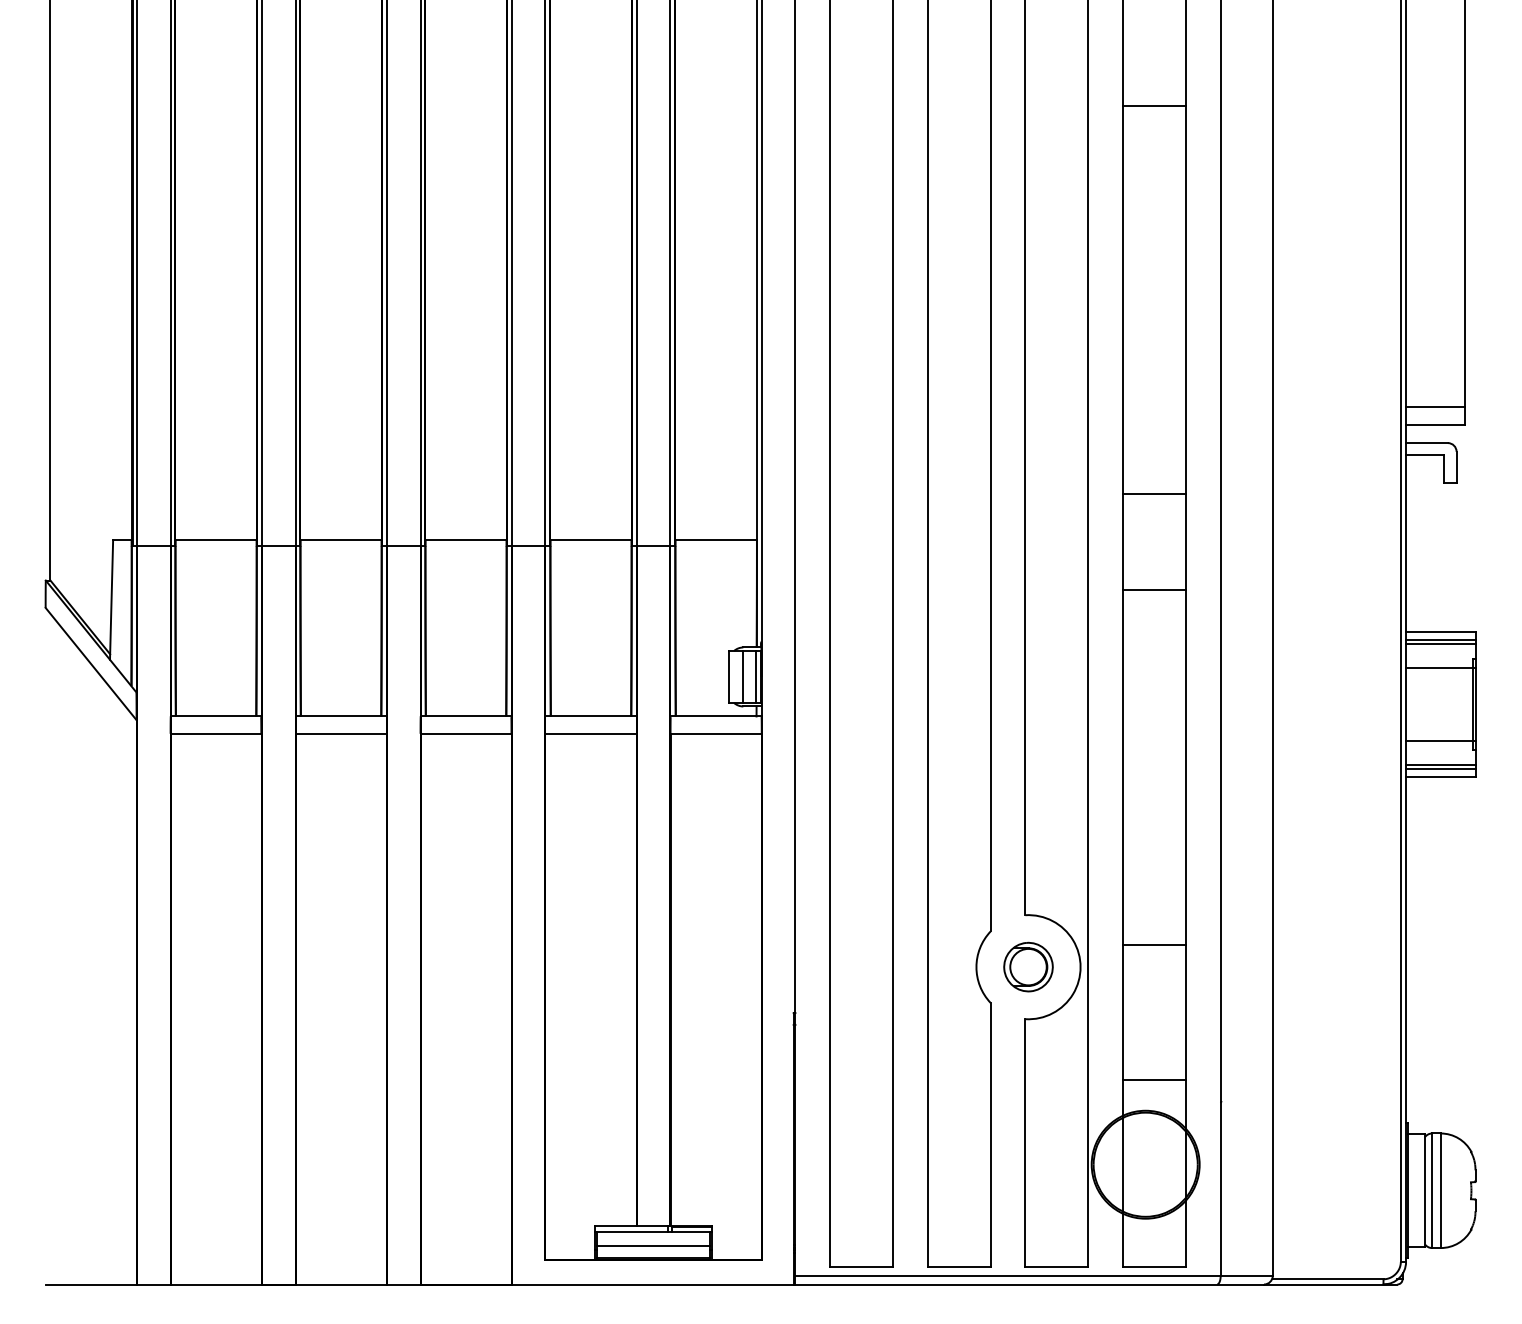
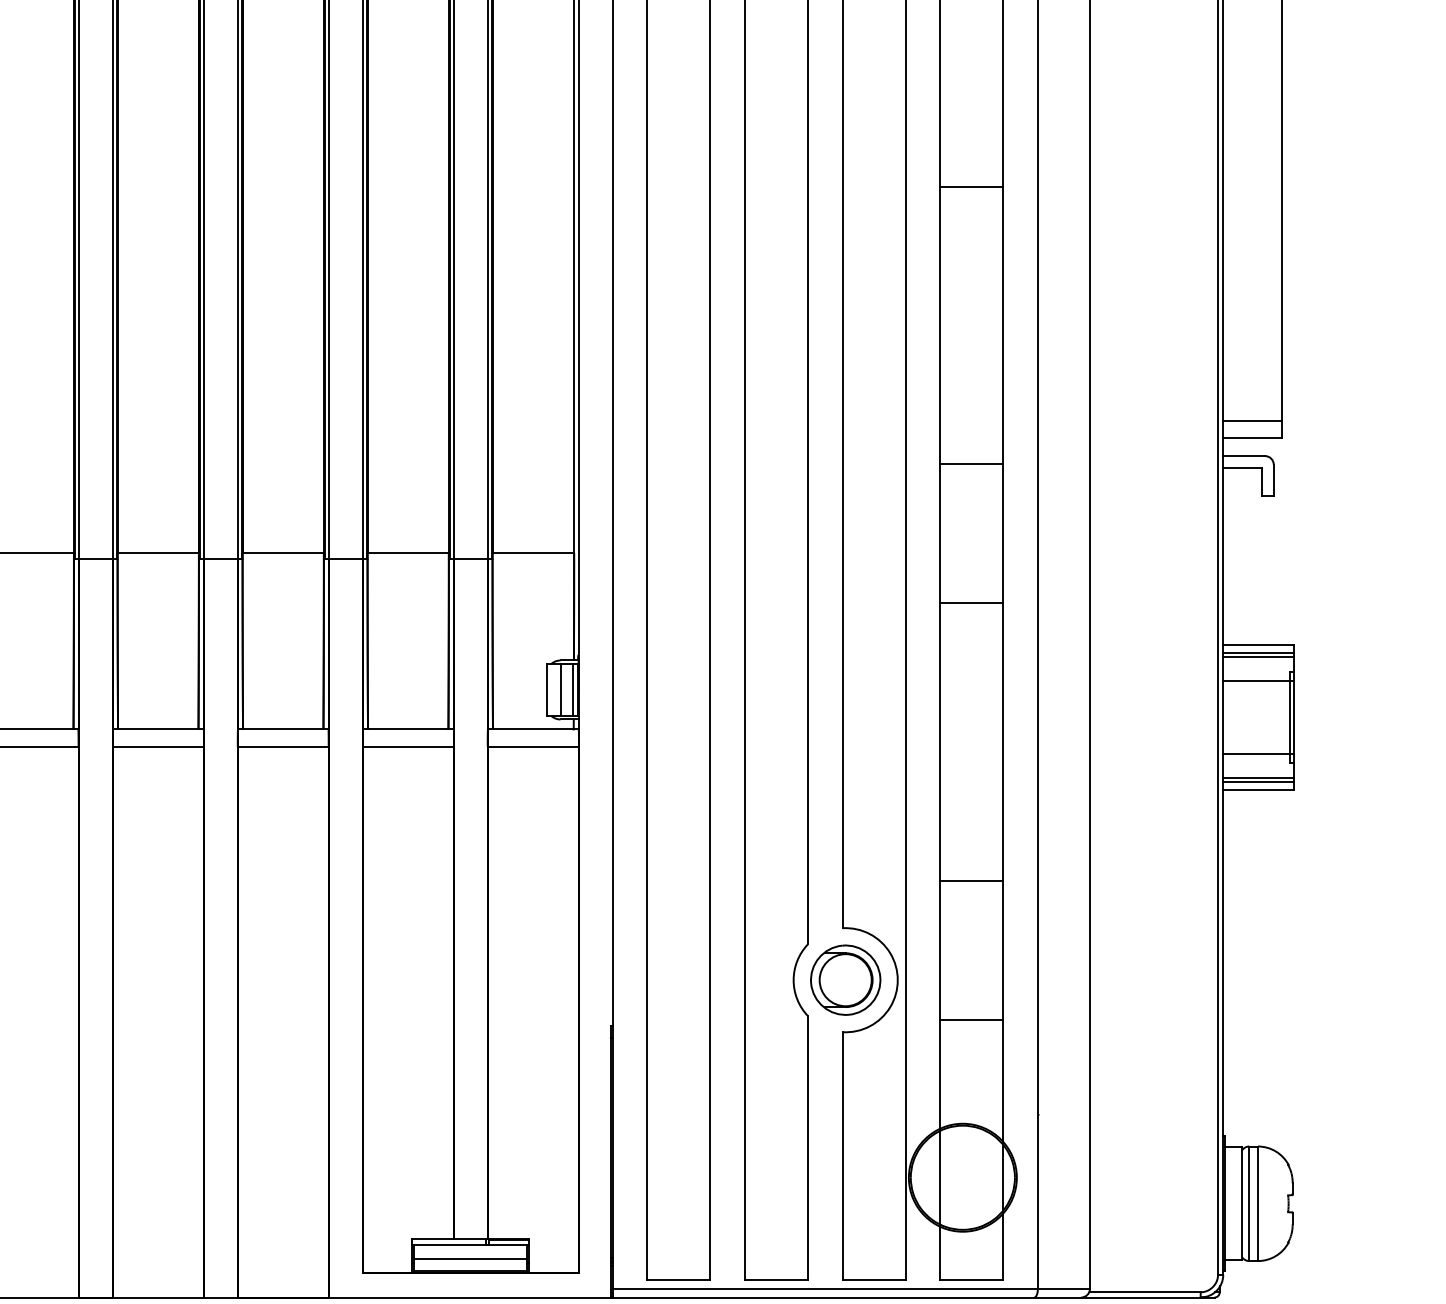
line: (1154, 105) -> (971, 186), moved
line: (1154, 494) -> (971, 464), moved
line: (1154, 944) -> (971, 880), moved
part: (1028, 966) -> (845, 979), size x1.43
line: (1154, 1079) -> (971, 1019), moved

